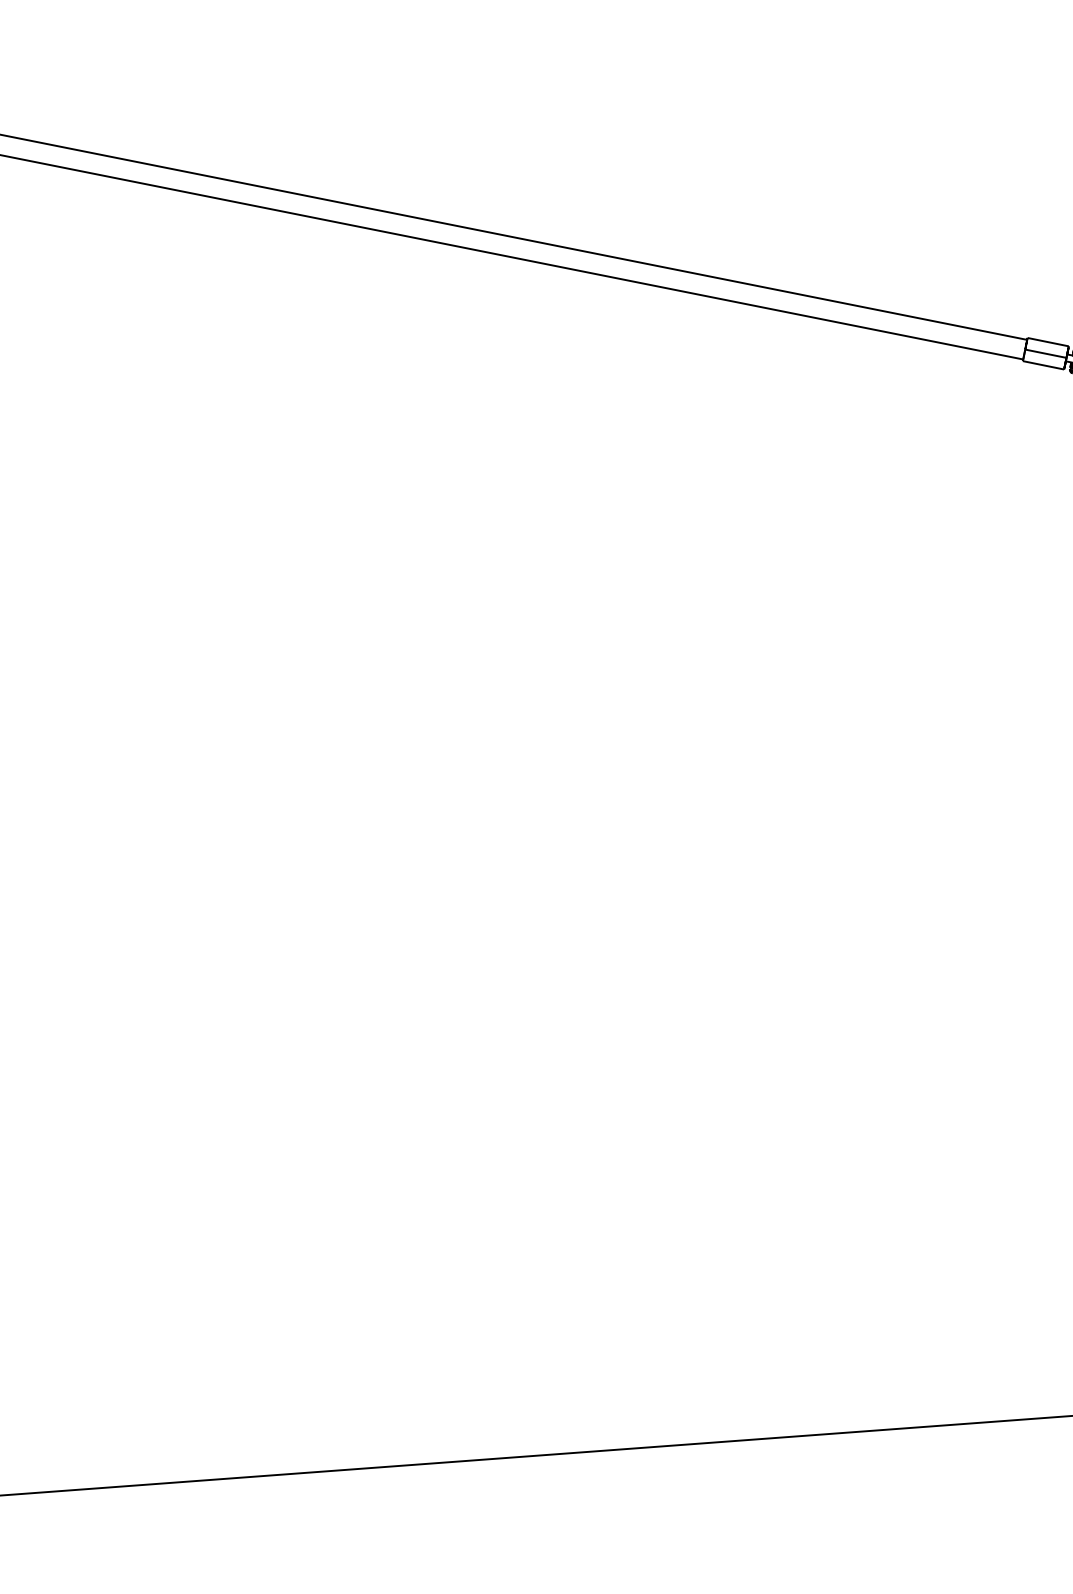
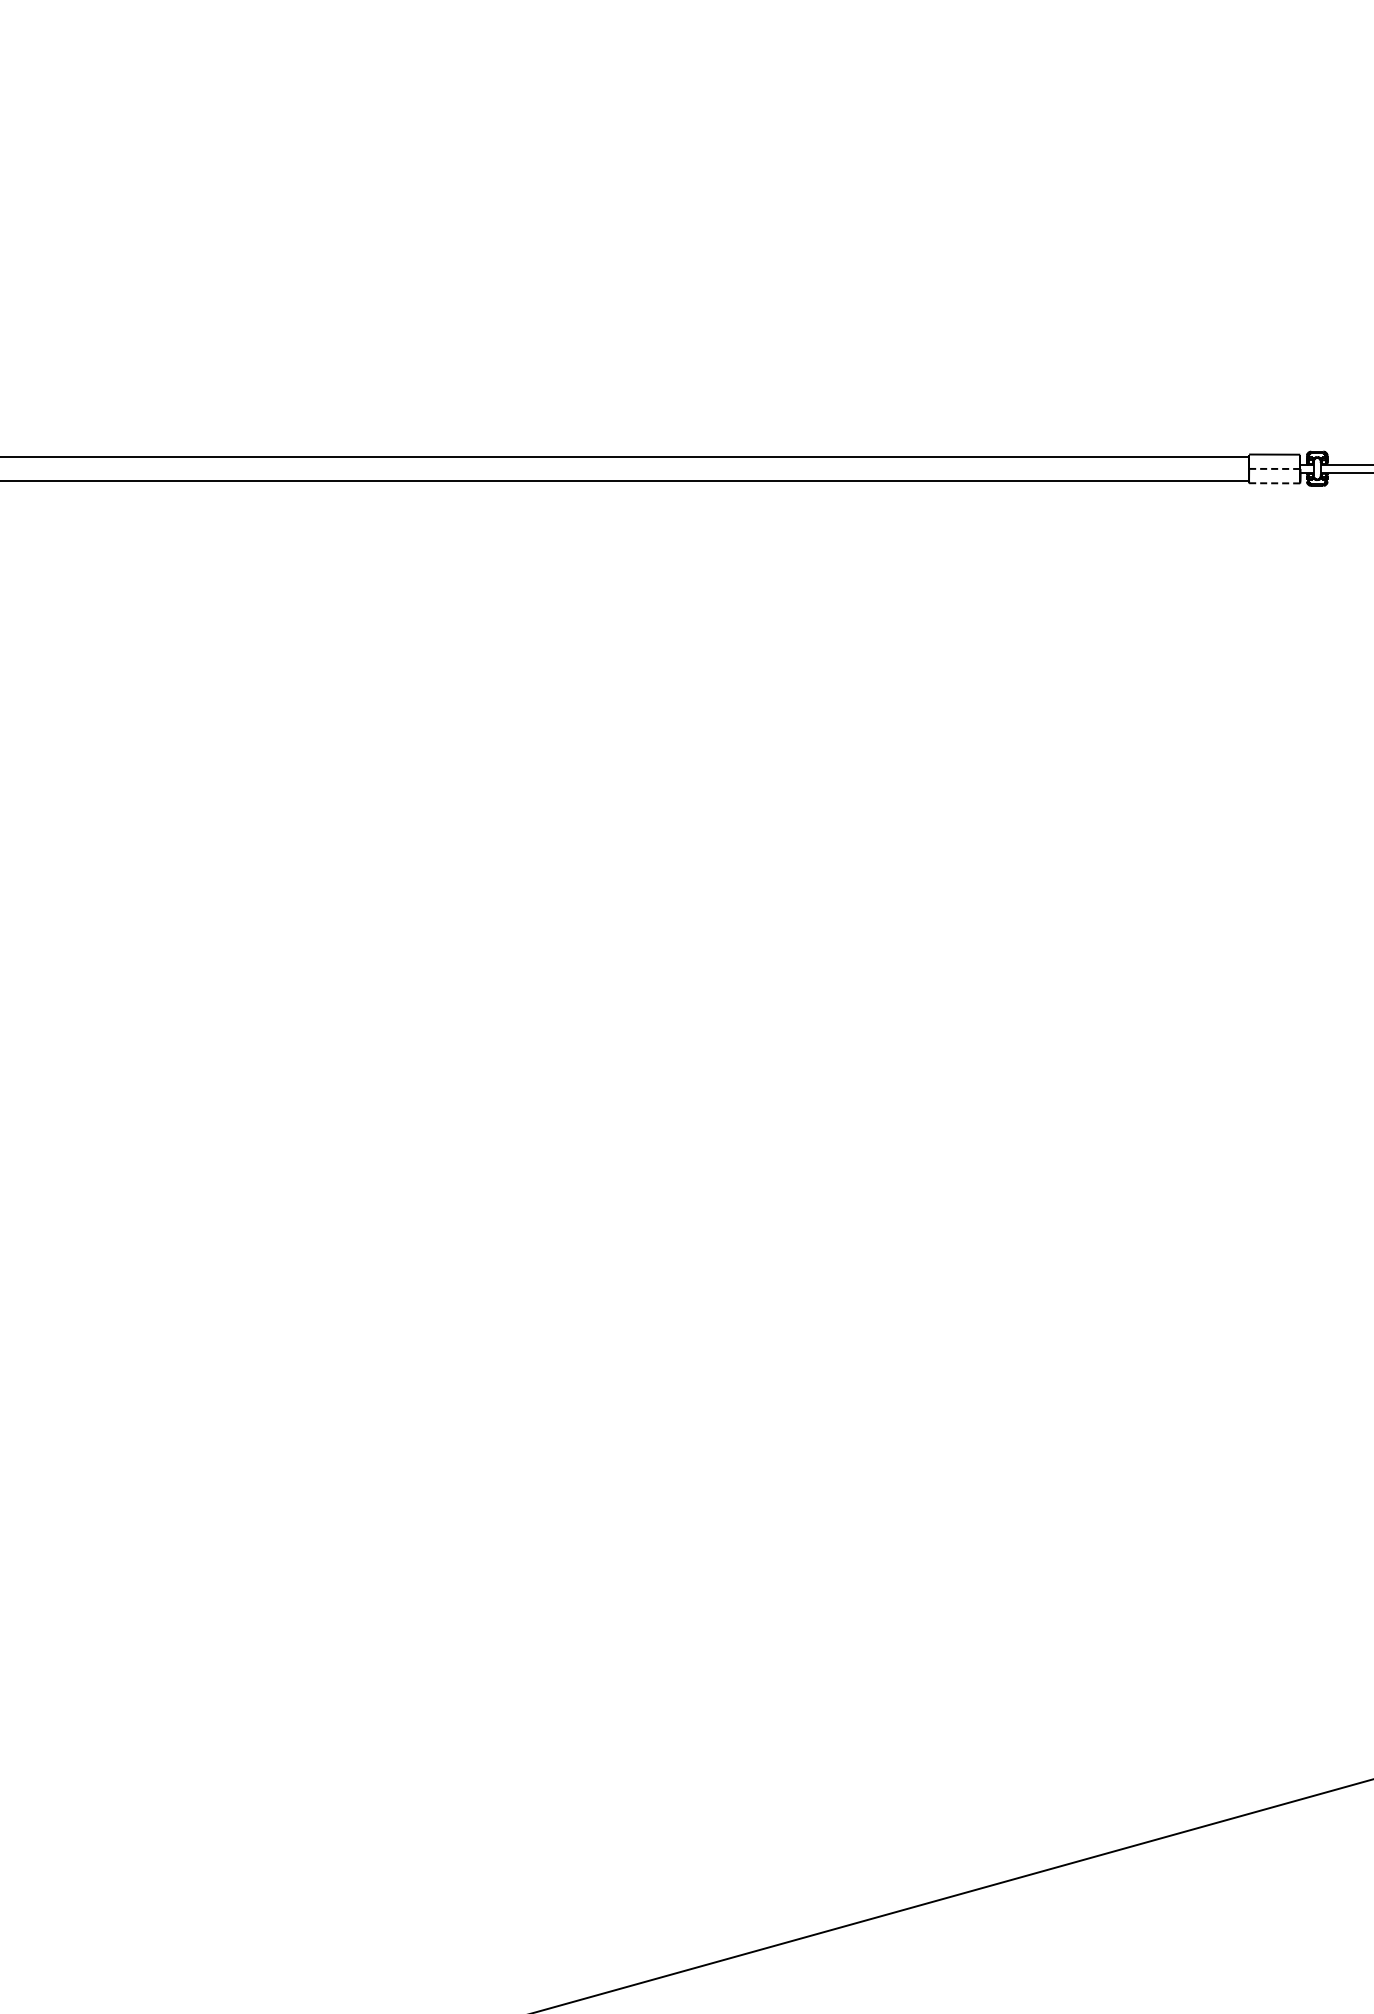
line: (1045, 353) -> (1274, 468), solid -> dashed
line: (1043, 365) -> (1274, 483), solid -> dashed

